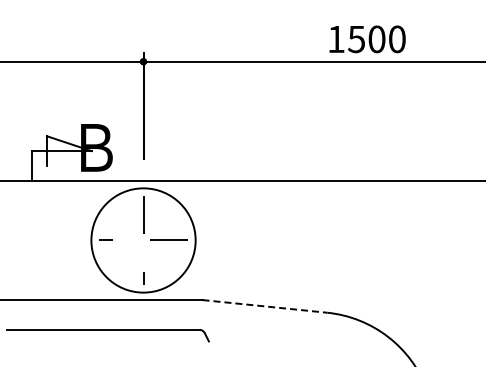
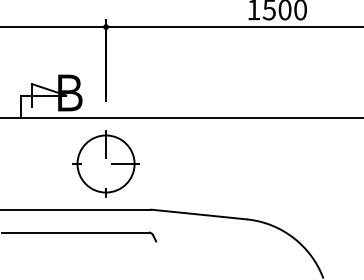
circle: (143, 240) -> (106, 164), size x0.71
line: (264, 306) -> (198, 214), dashed -> solid

